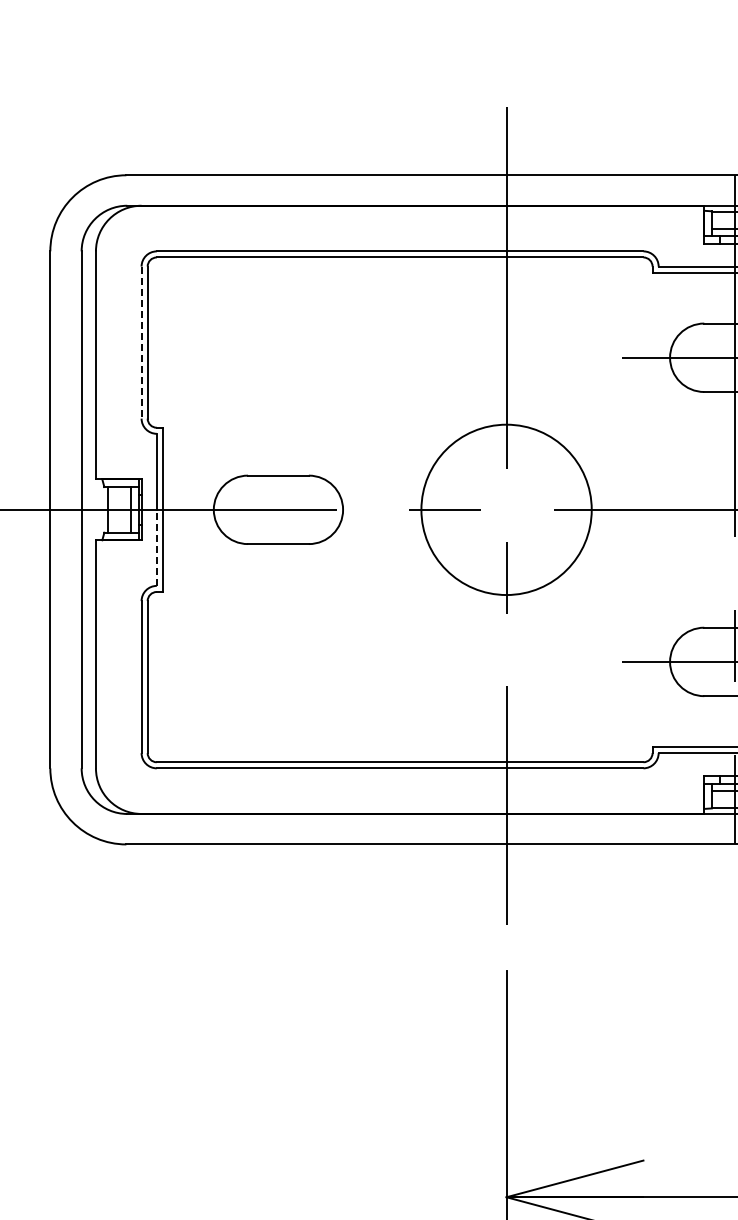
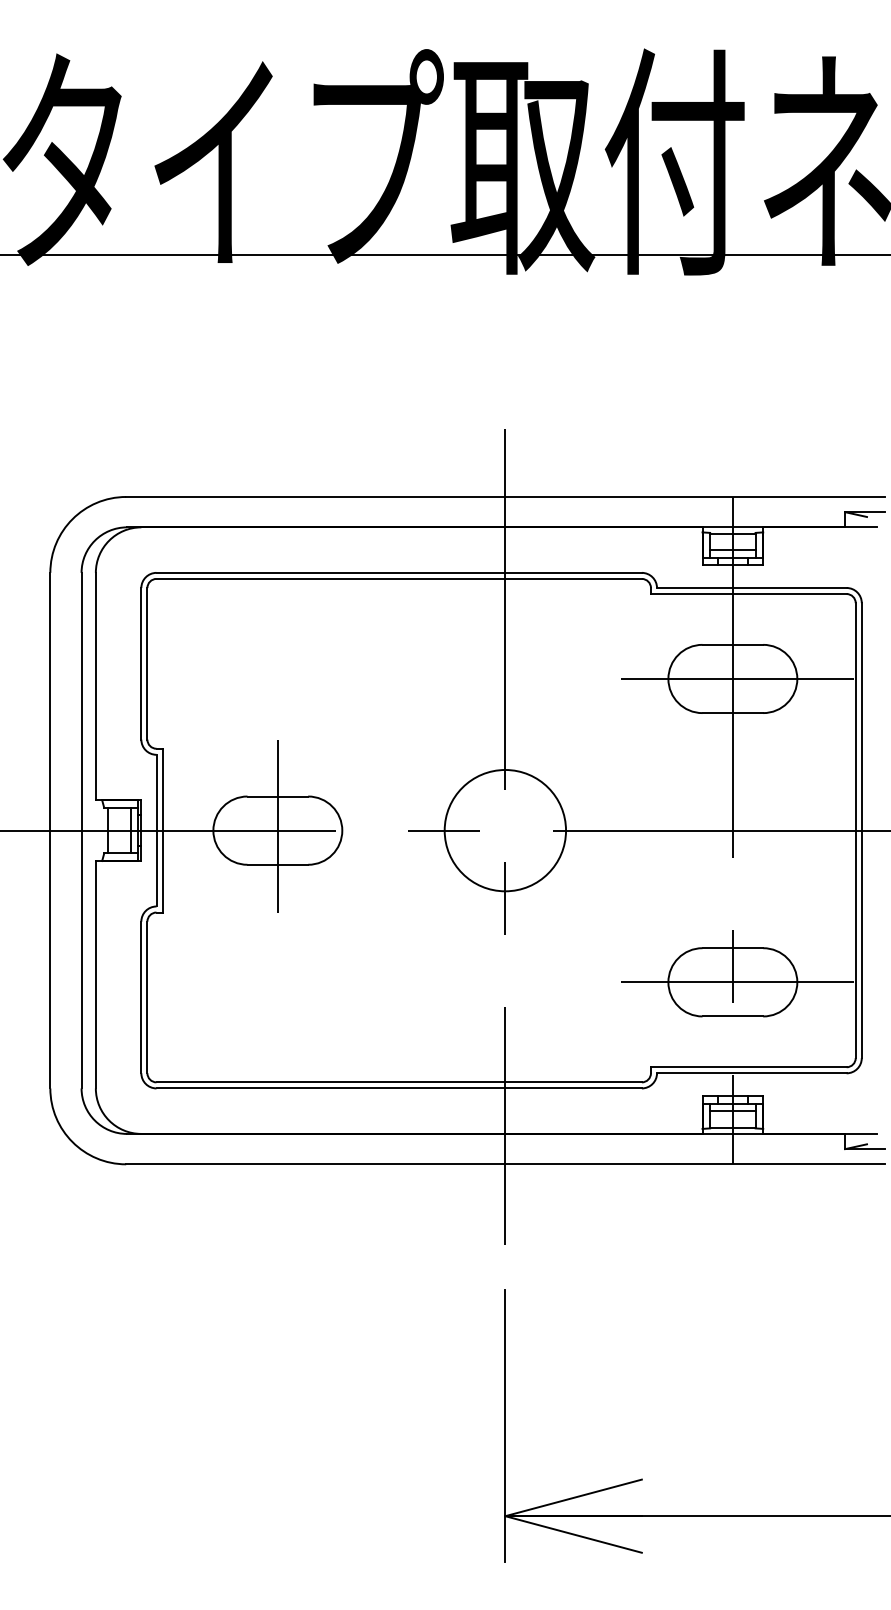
line: (141, 342) -> (141, 663), dashed -> solid
line: (278, 504) -> (277, 825), added
circle: (506, 509) -> (505, 830), size x0.71
line: (156, 547) -> (156, 868), dashed -> solid

